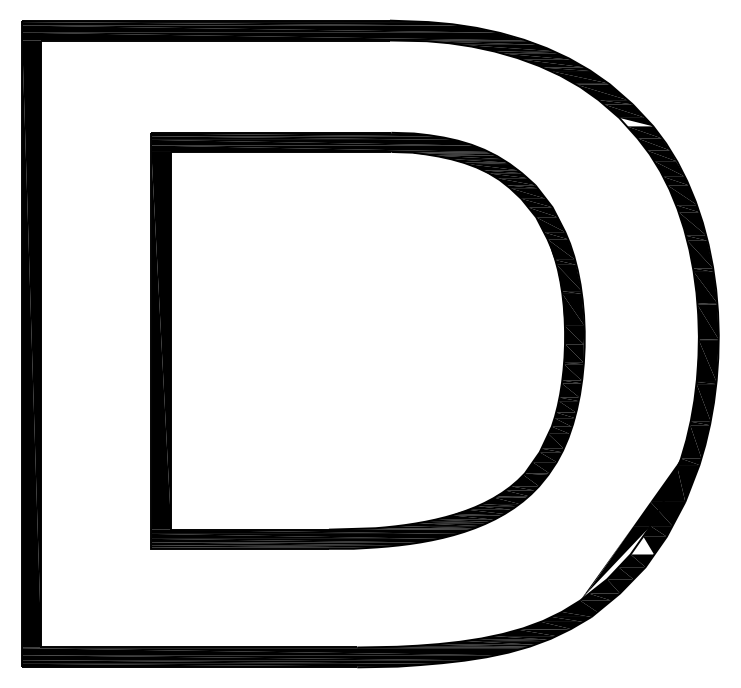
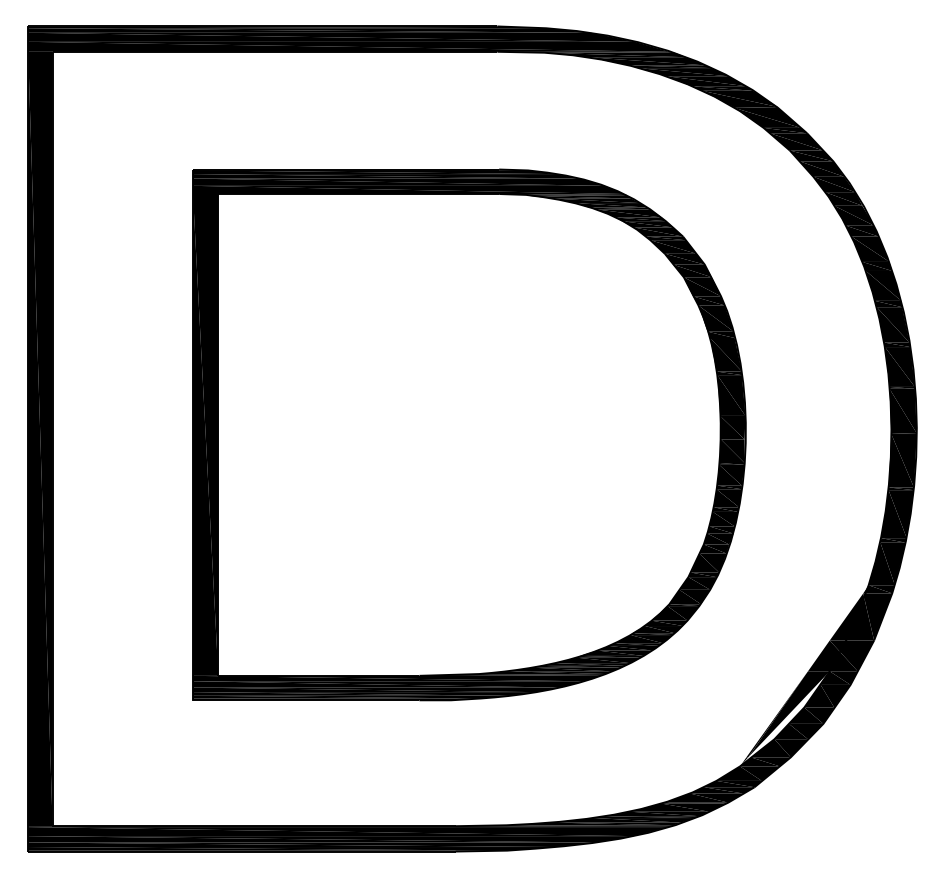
fill: (636, 121) -> (811, 155), added
fill: (642, 545) -> (819, 696), added

